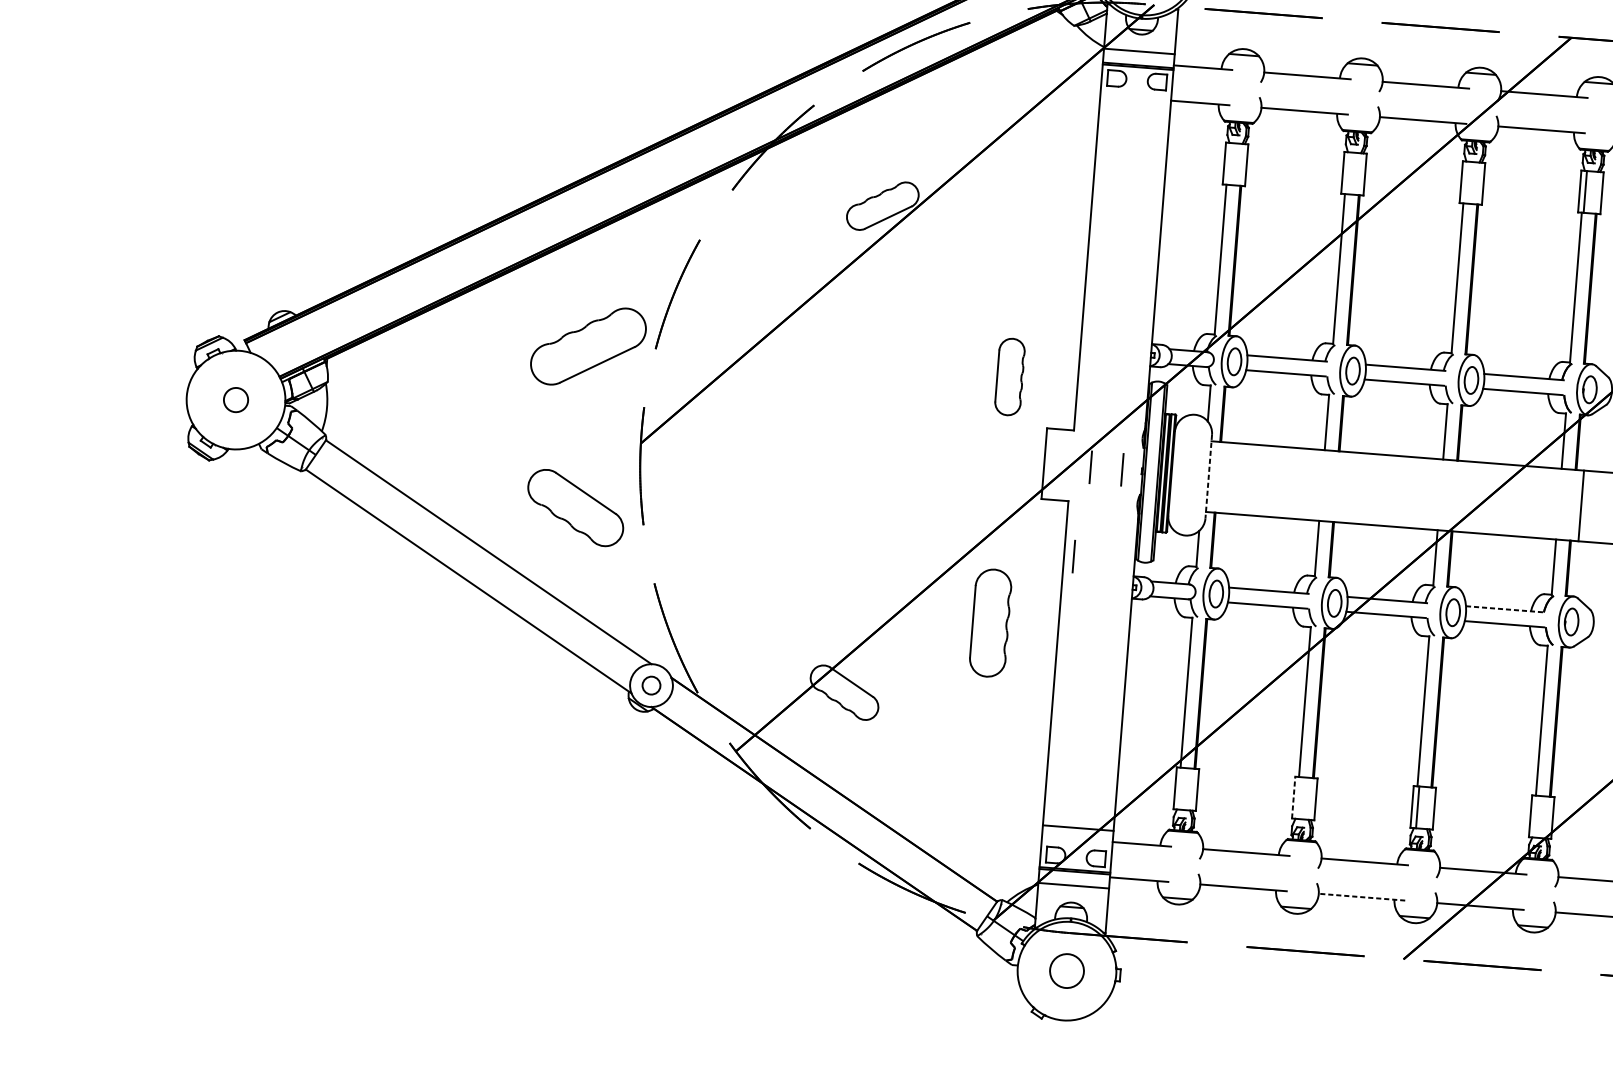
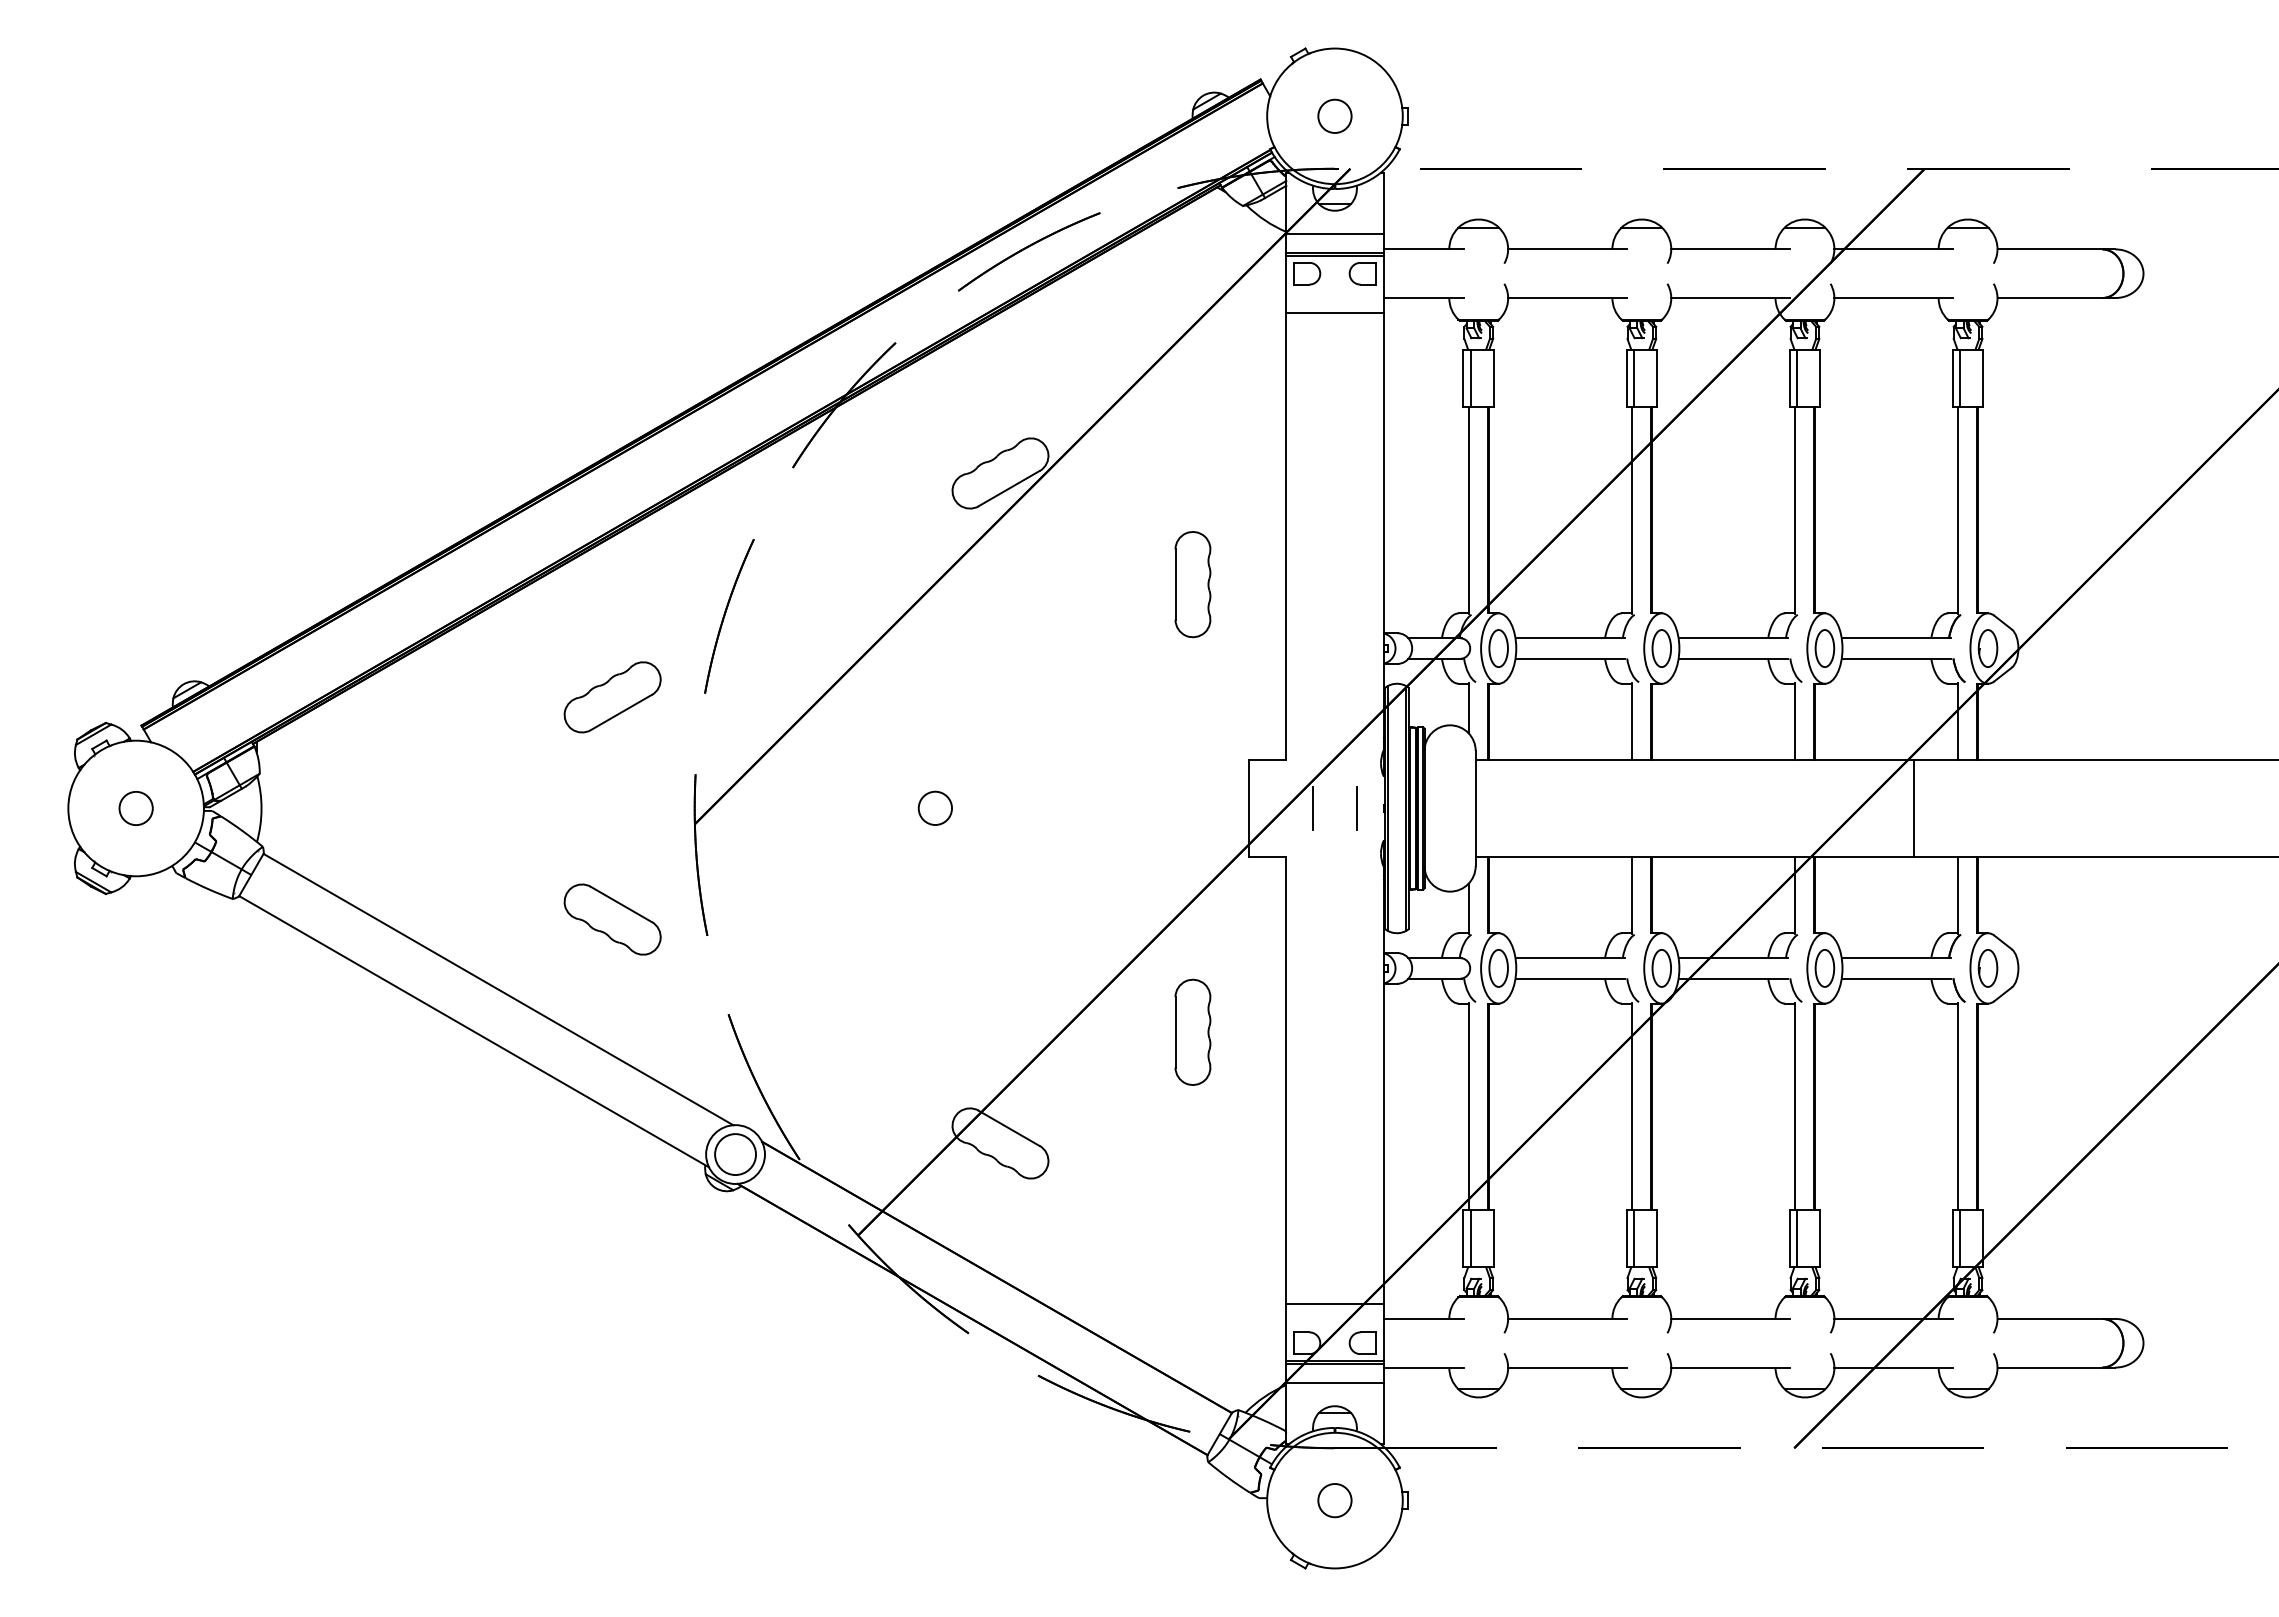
line: (1134, 109) -> (1334, 313), added
line: (1230, 164) -> (1471, 378), added
line: (1348, 173) -> (1634, 378), added
line: (1467, 182) -> (1797, 378), added
part: (588, 346) -> (612, 697), size x0.62
part: (1009, 376) -> (1192, 584), moved
circle: (815, 444) -> (934, 807), added
line: (1208, 476) -> (1475, 808), dashed -> solid
line: (1581, 505) -> (1913, 808), moved
part: (575, 507) -> (612, 919), size x0.71
line: (1073, 556) -> (1299, 932), removed
line: (1505, 609) -> (1896, 958), dashed -> solid
part: (990, 622) -> (1192, 1031), size x0.71
circle: (651, 685) -> (735, 1154), size x1.67
line: (1181, 788) -> (1471, 1238), added
line: (1293, 797) -> (1626, 1238), dashed -> solid
line: (1299, 797) -> (1634, 1238), added
line: (1536, 816) -> (1960, 1238), added
line: (1361, 897) -> (1730, 1367), dashed -> solid
circle: (1066, 971) -> (1334, 1500), size x0.71

